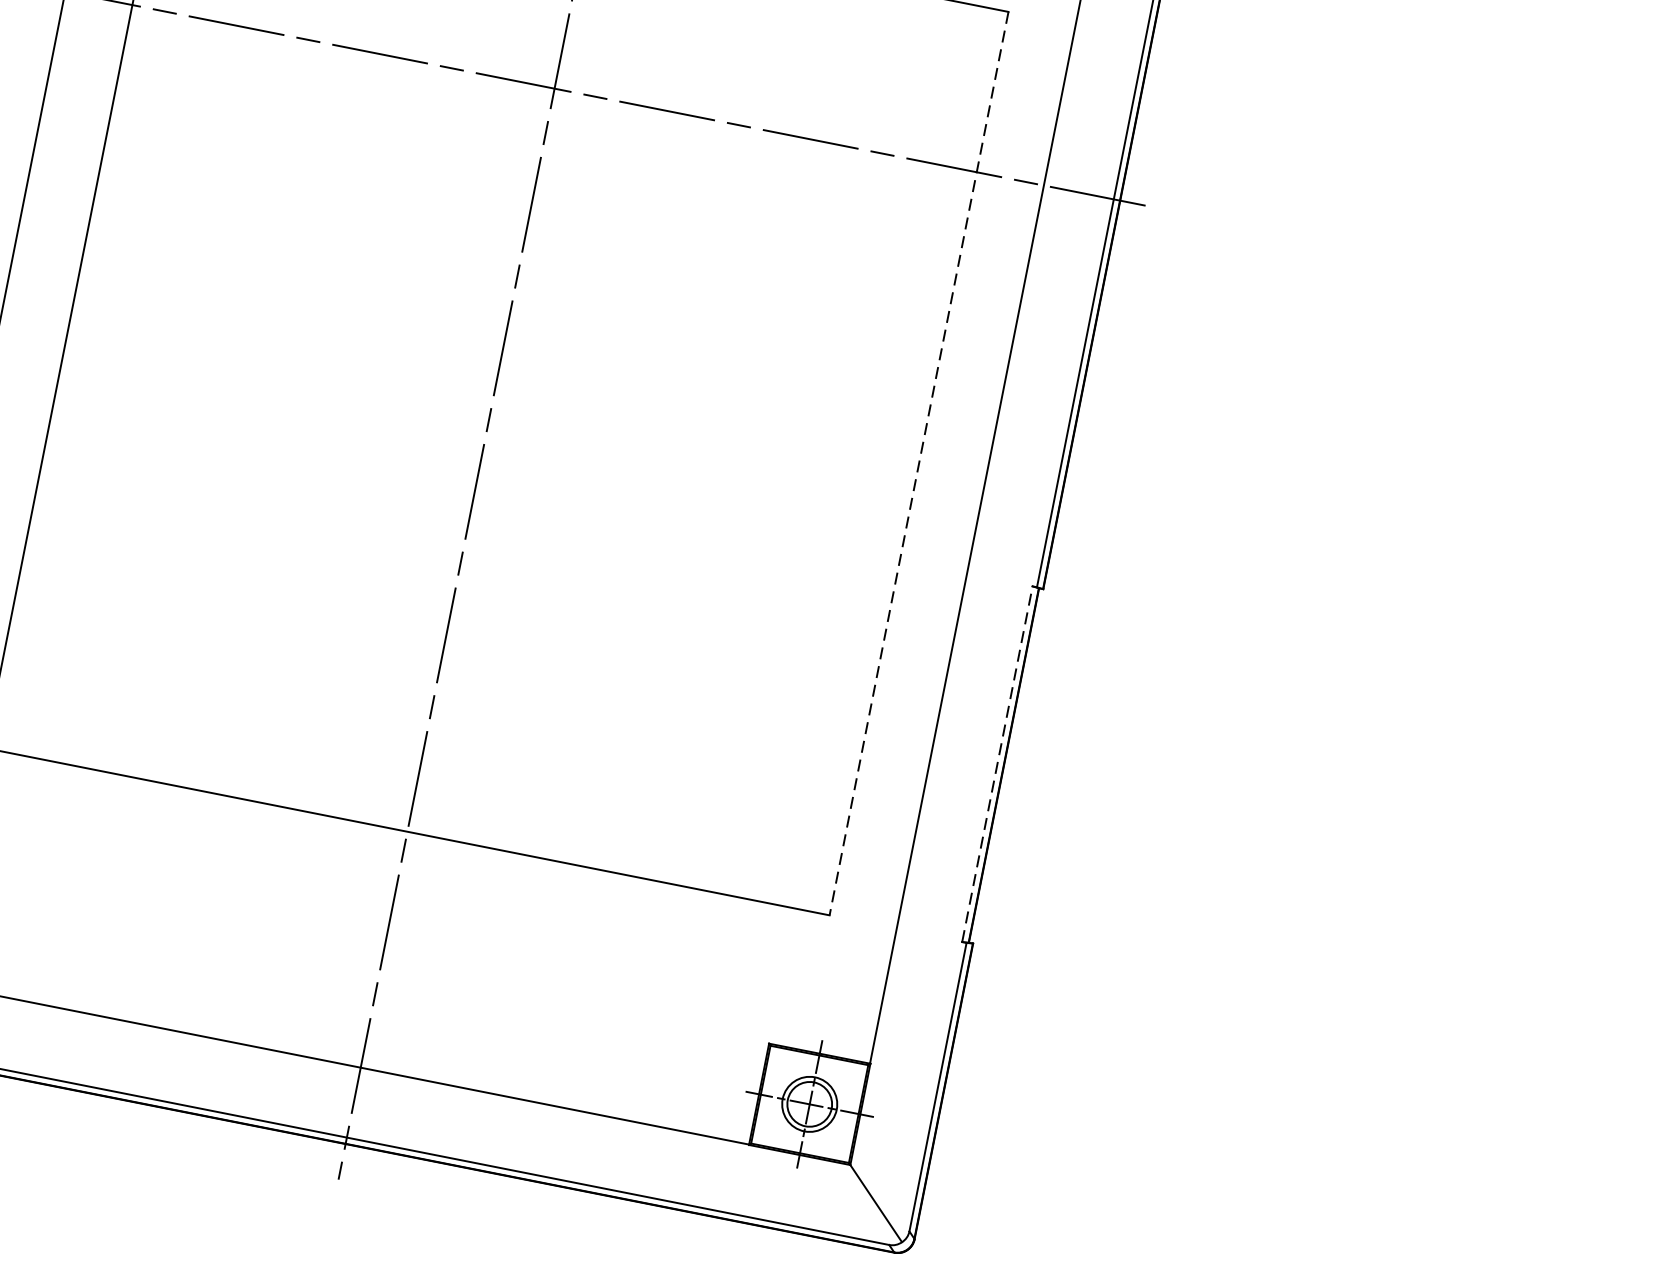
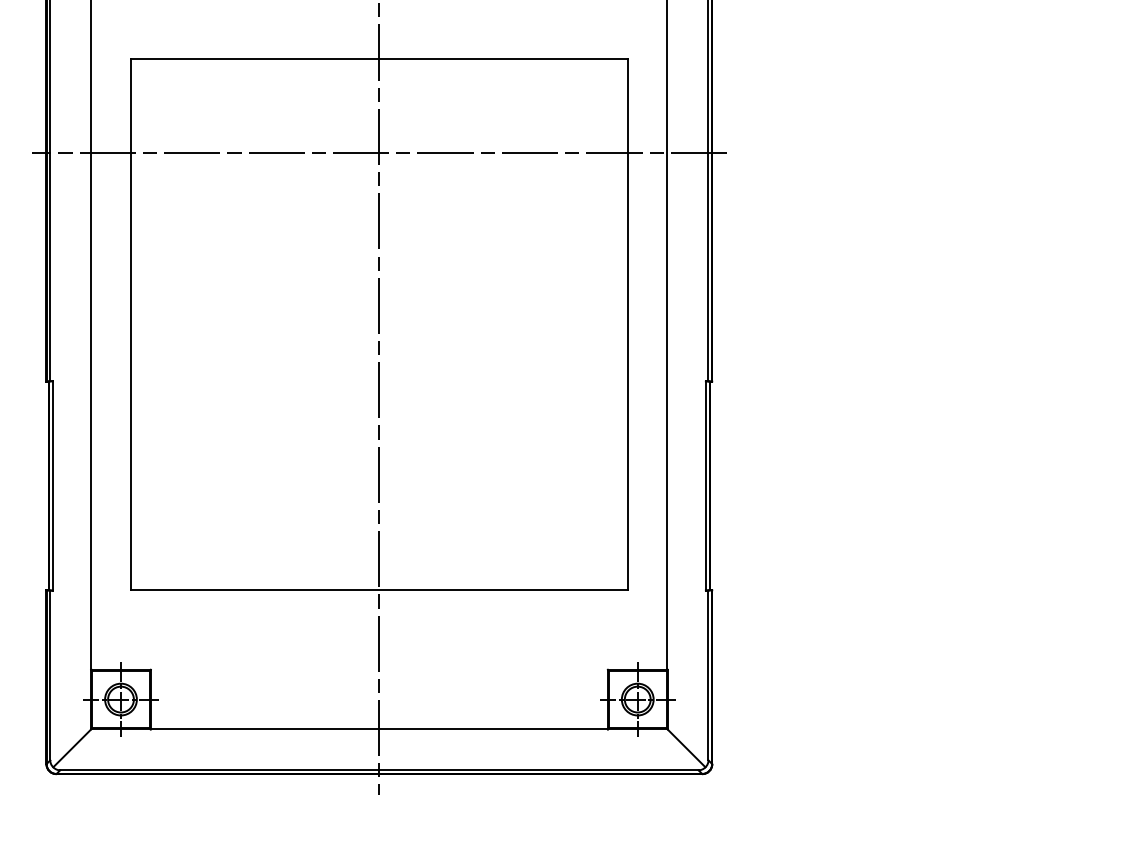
line: (918, 463) -> (627, 324), dashed -> solid
line: (996, 763) -> (705, 485), dashed -> solid

